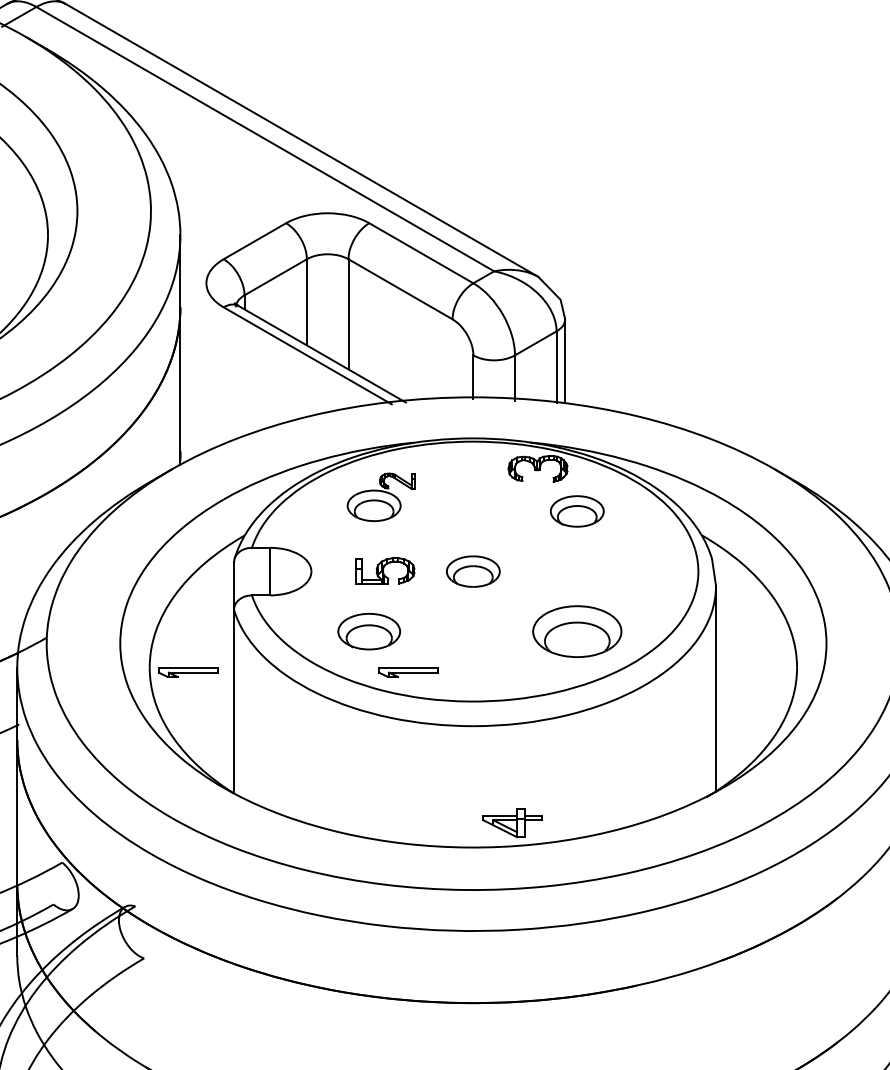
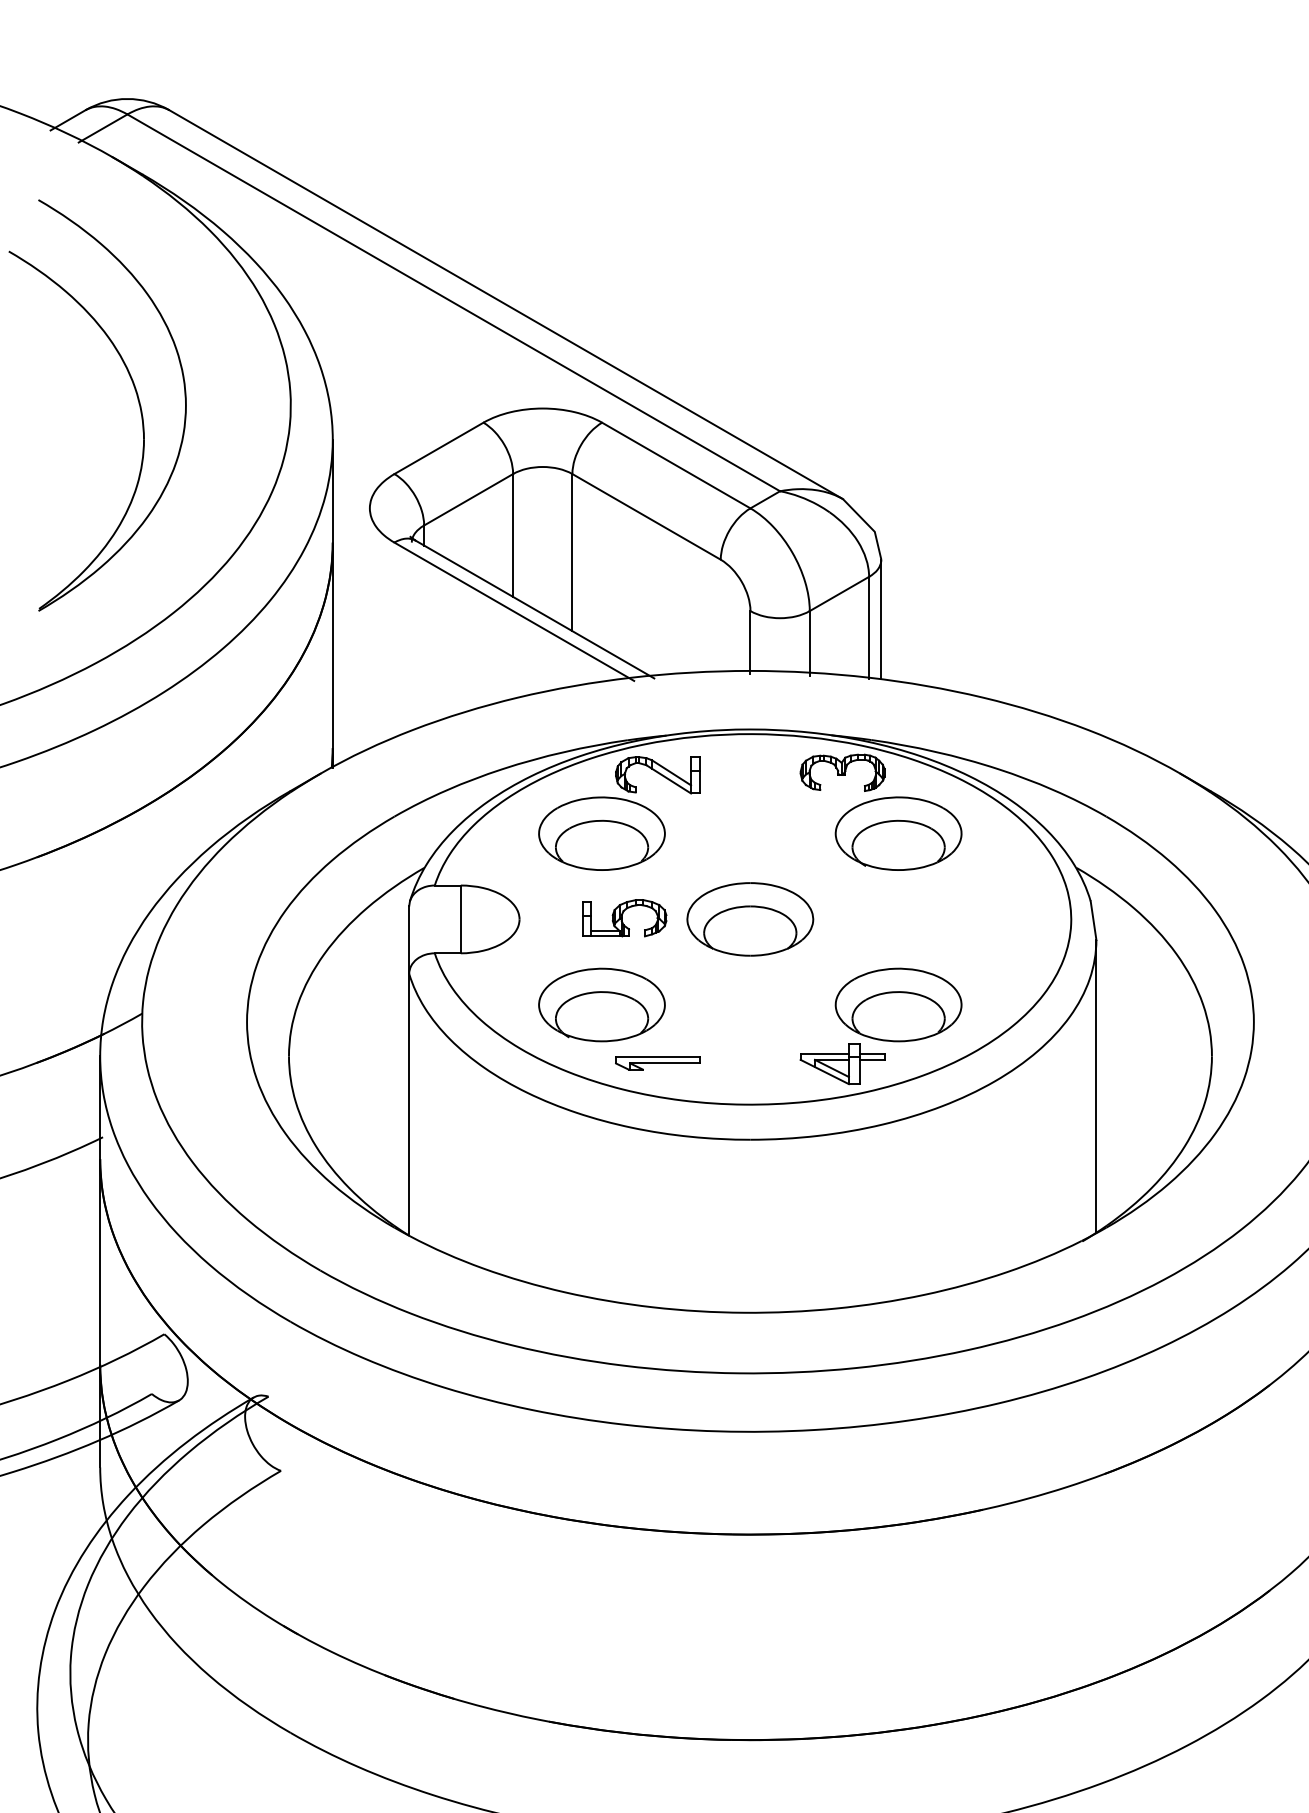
part: (381, 497) -> (619, 813), size x1.67
part: (577, 511) -> (898, 833), size x1.67
part: (473, 571) -> (750, 919), size x1.67
part: (368, 631) -> (601, 1004), size x1.43
part: (187, 672) -> (343, 1063), removed
part: (512, 823) -> (842, 1064), moved

